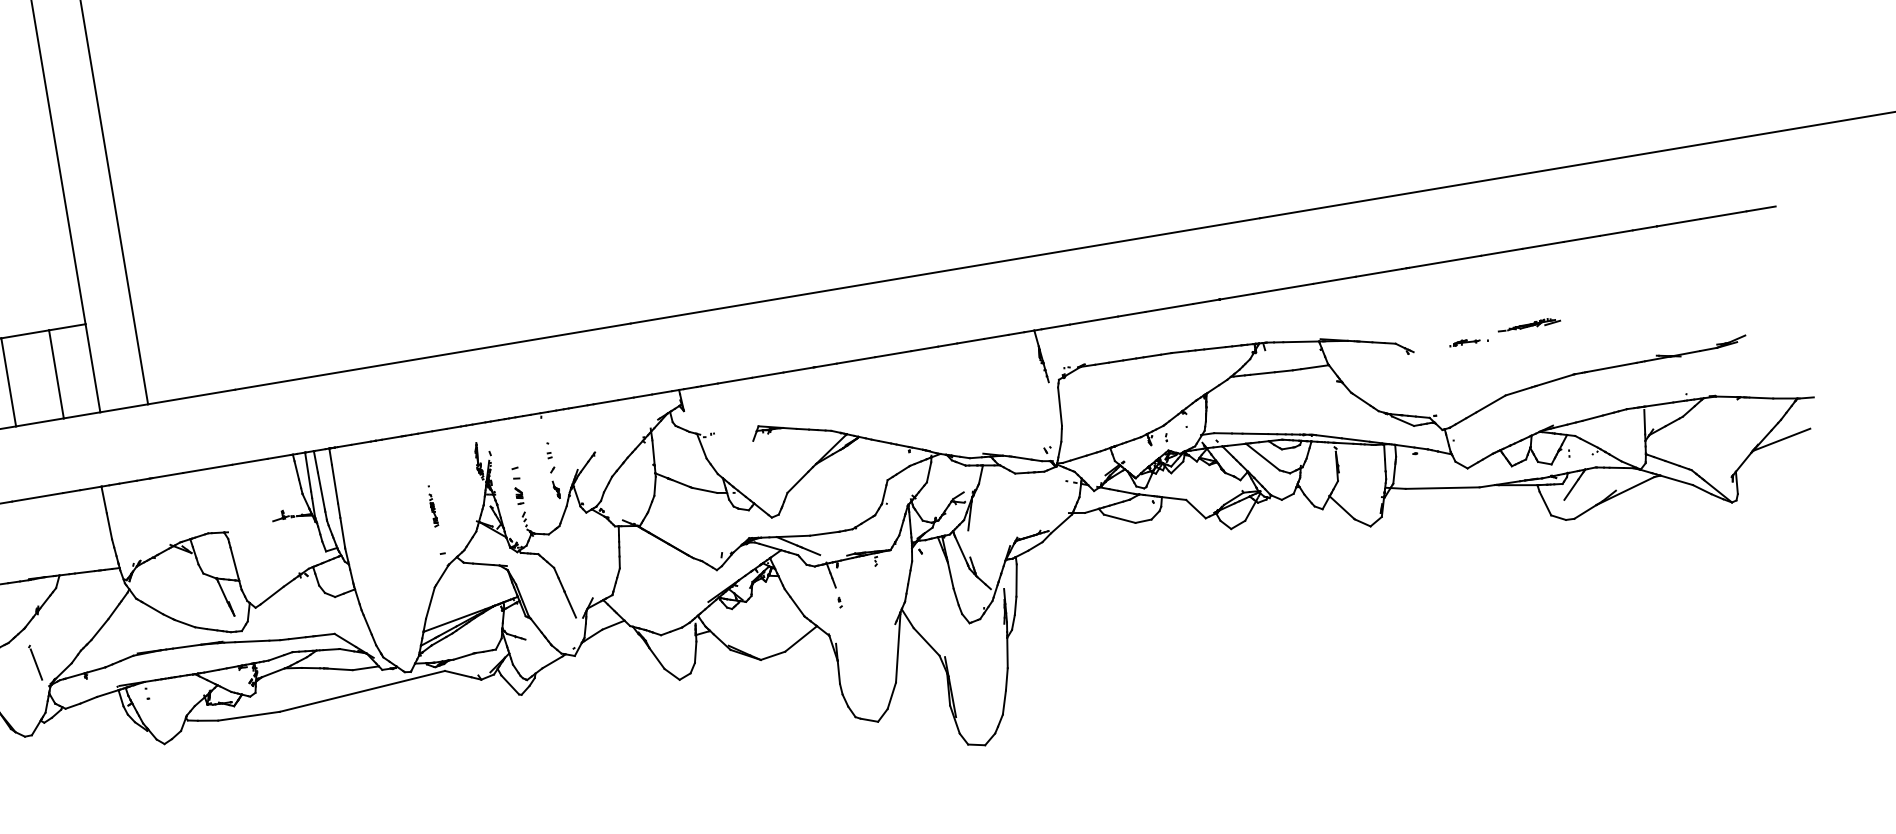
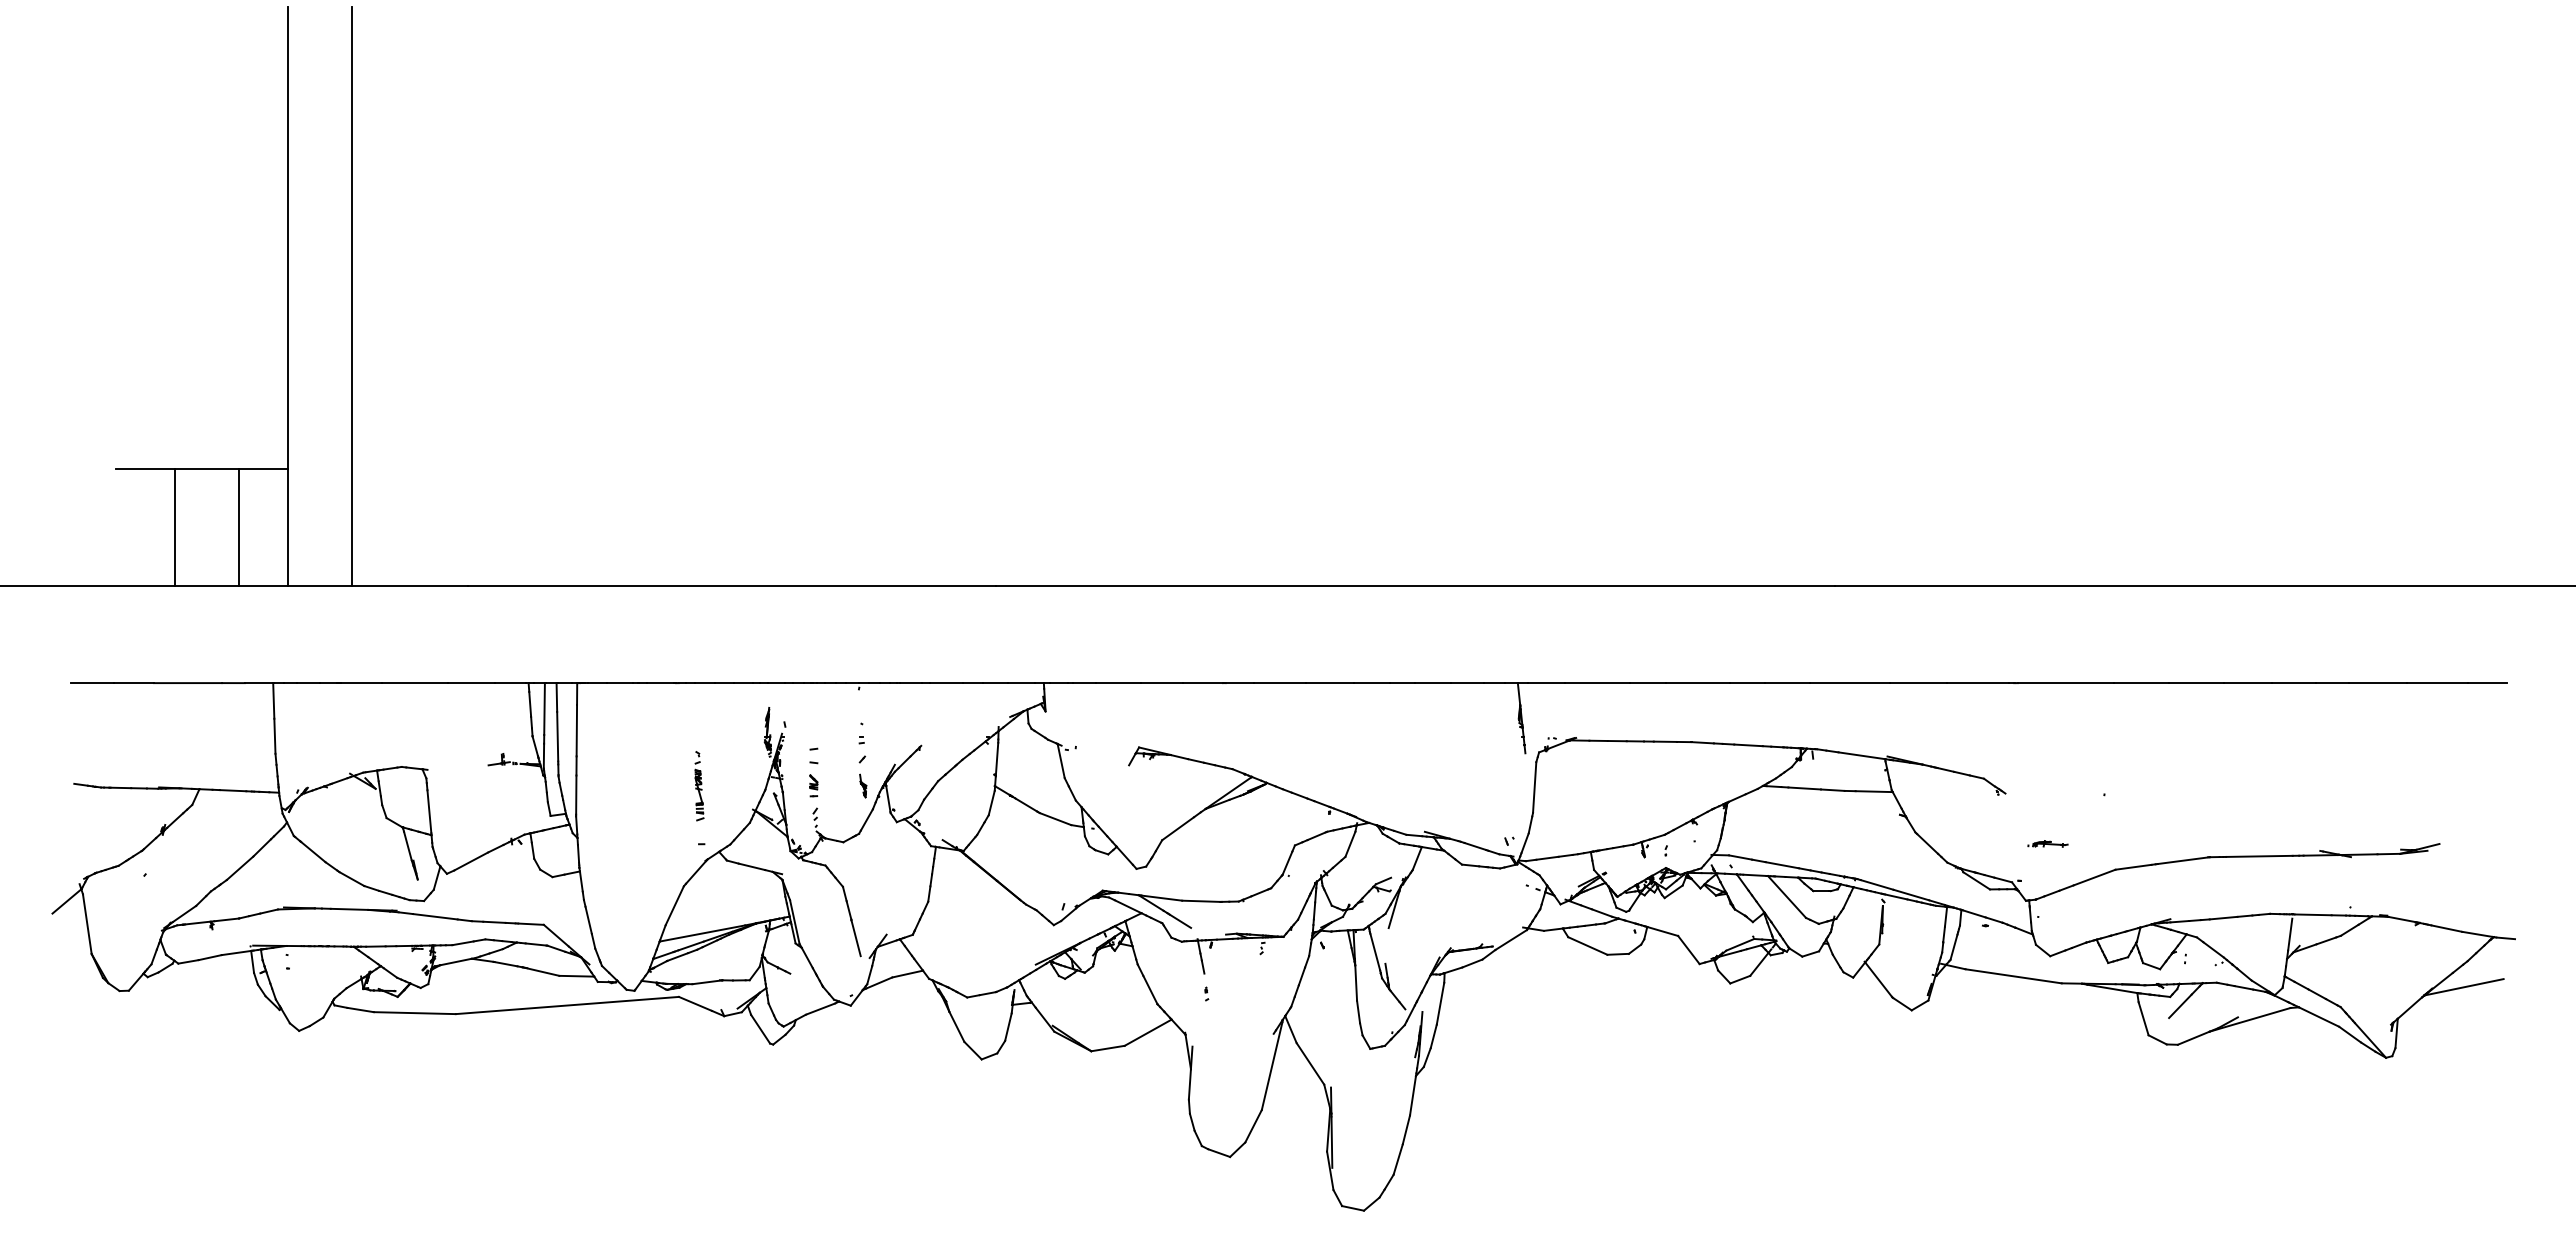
part: (1529, 324) -> (2161, 782), removed
part: (1464, 342) -> (2047, 843), moved
part: (433, 510) -> (698, 785), size x1.6
line: (36, 664) -> (150, 899), removed

